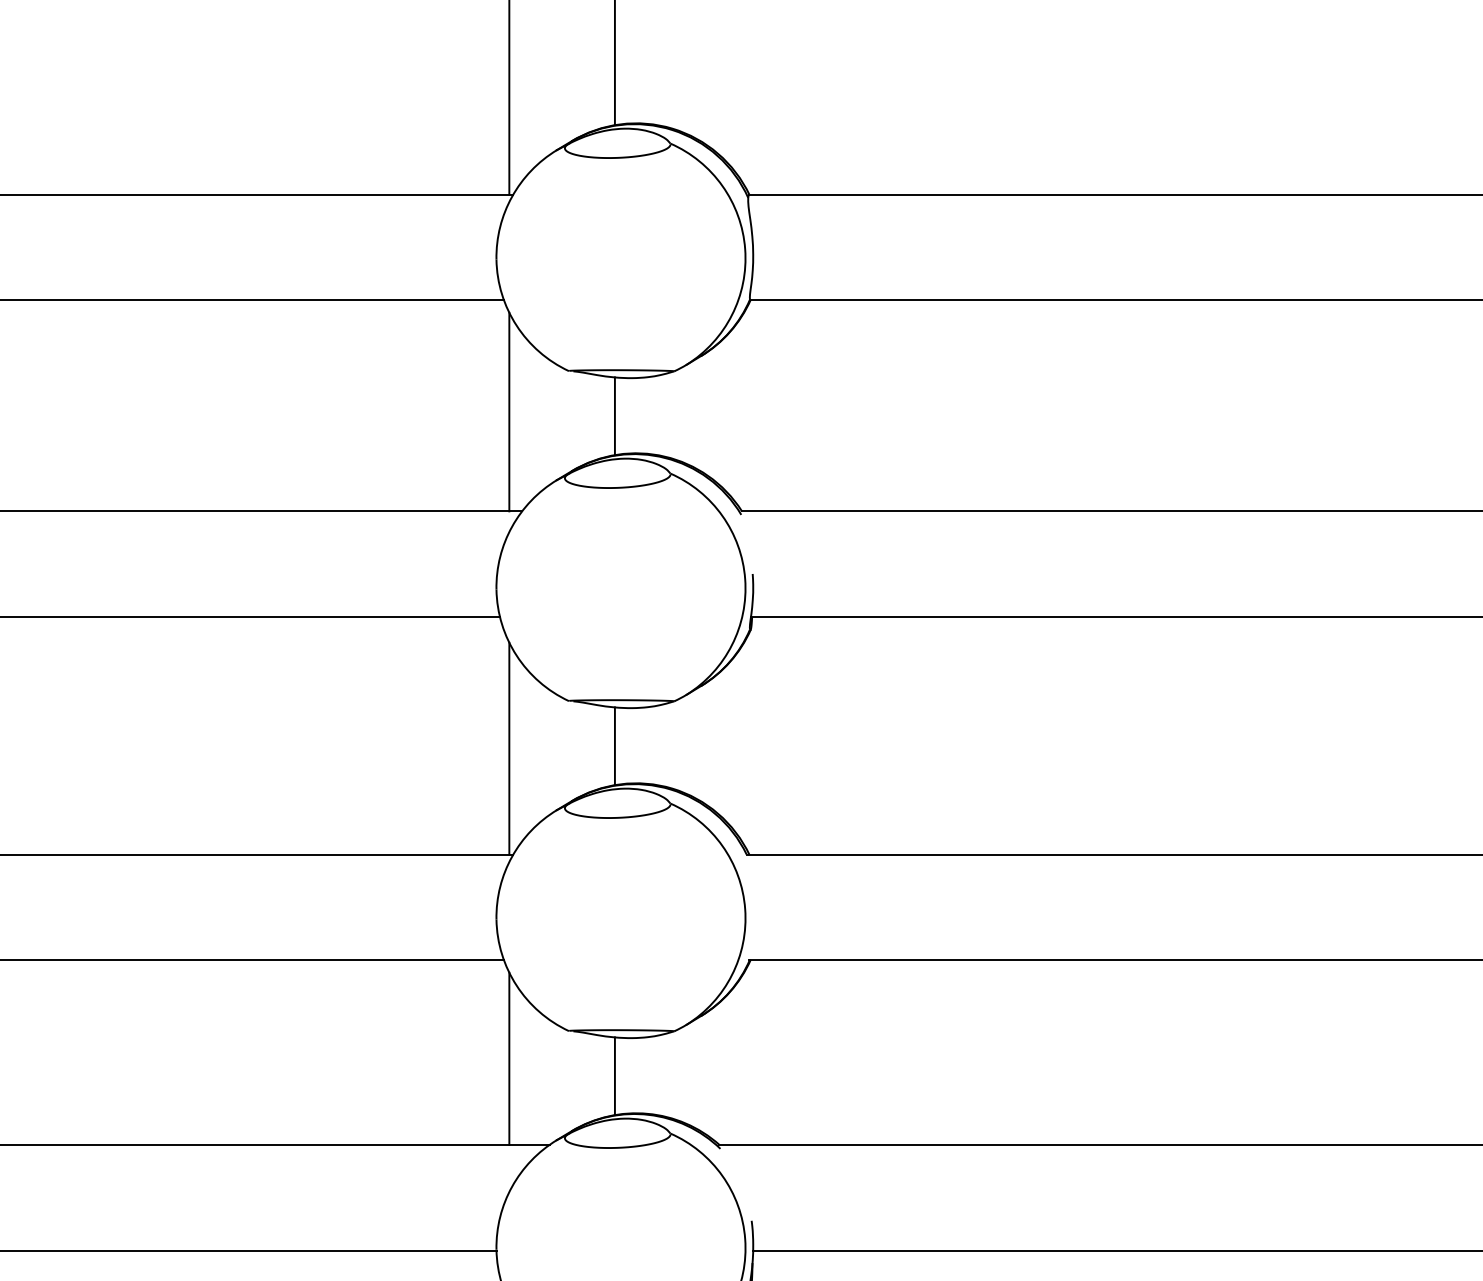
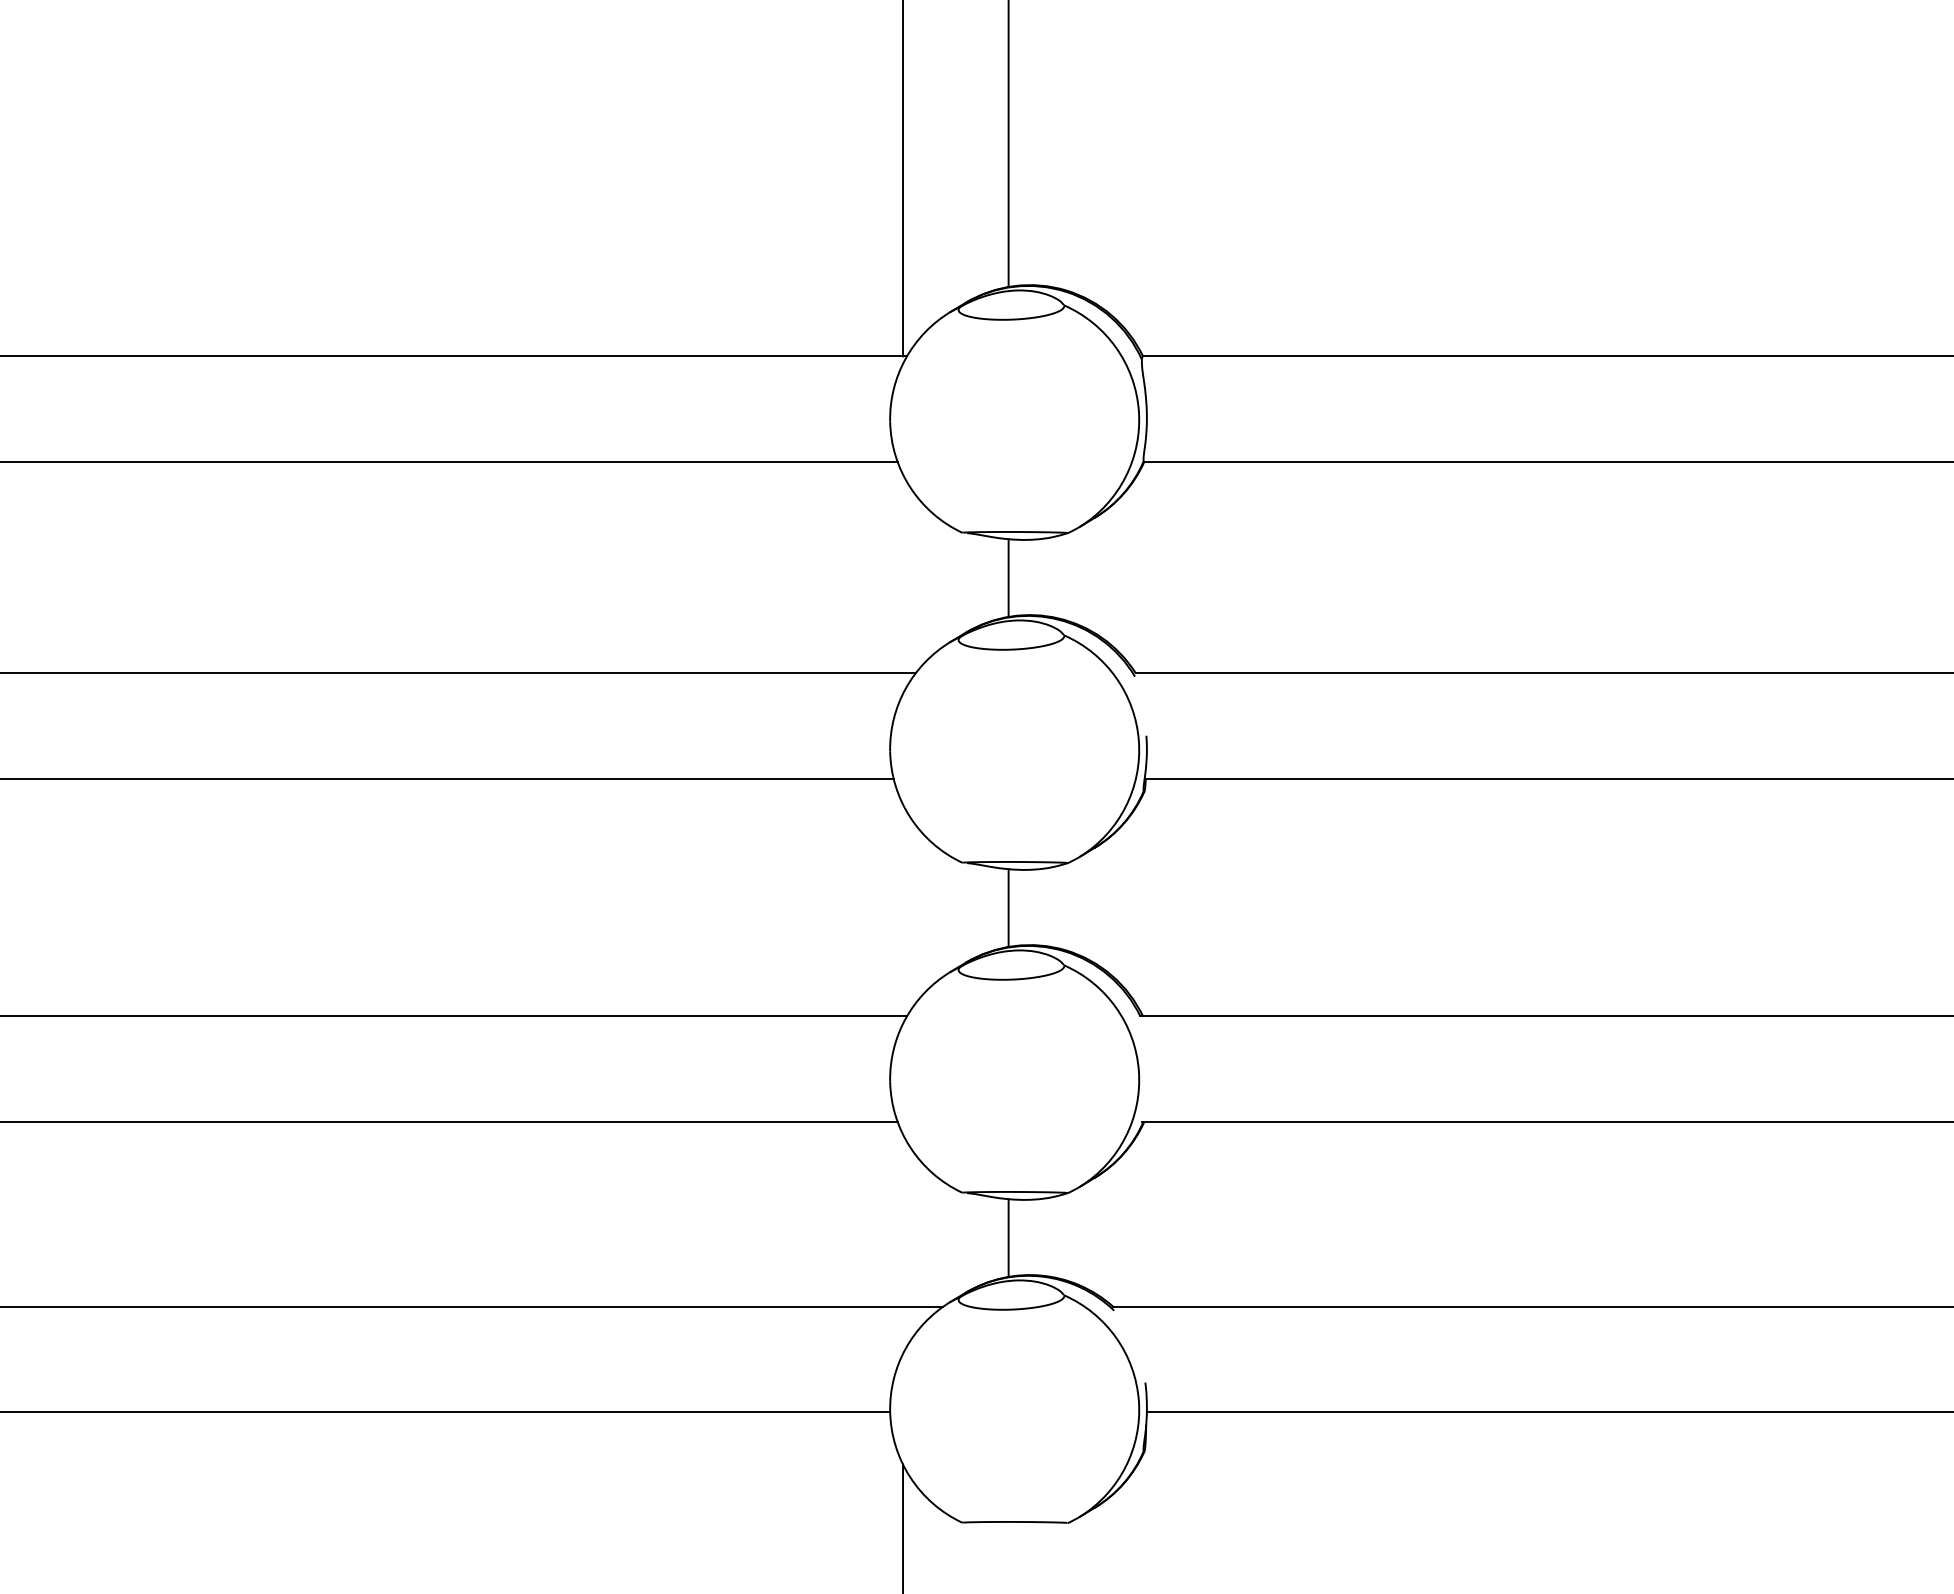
line: (509, 411) -> (903, 573), removed
line: (509, 748) -> (903, 910), removed
line: (509, 1058) -> (903, 1220), removed

